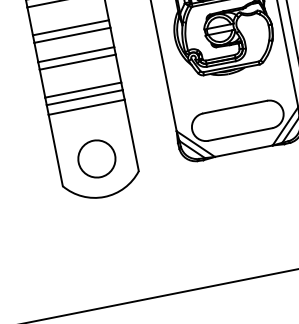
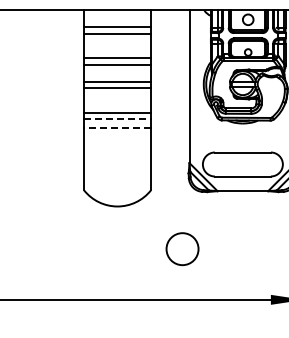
line: (85, 97) -> (118, 119), solid -> dashed
line: (86, 106) -> (117, 127), solid -> dashed
circle: (96, 159) -> (182, 249), moved

